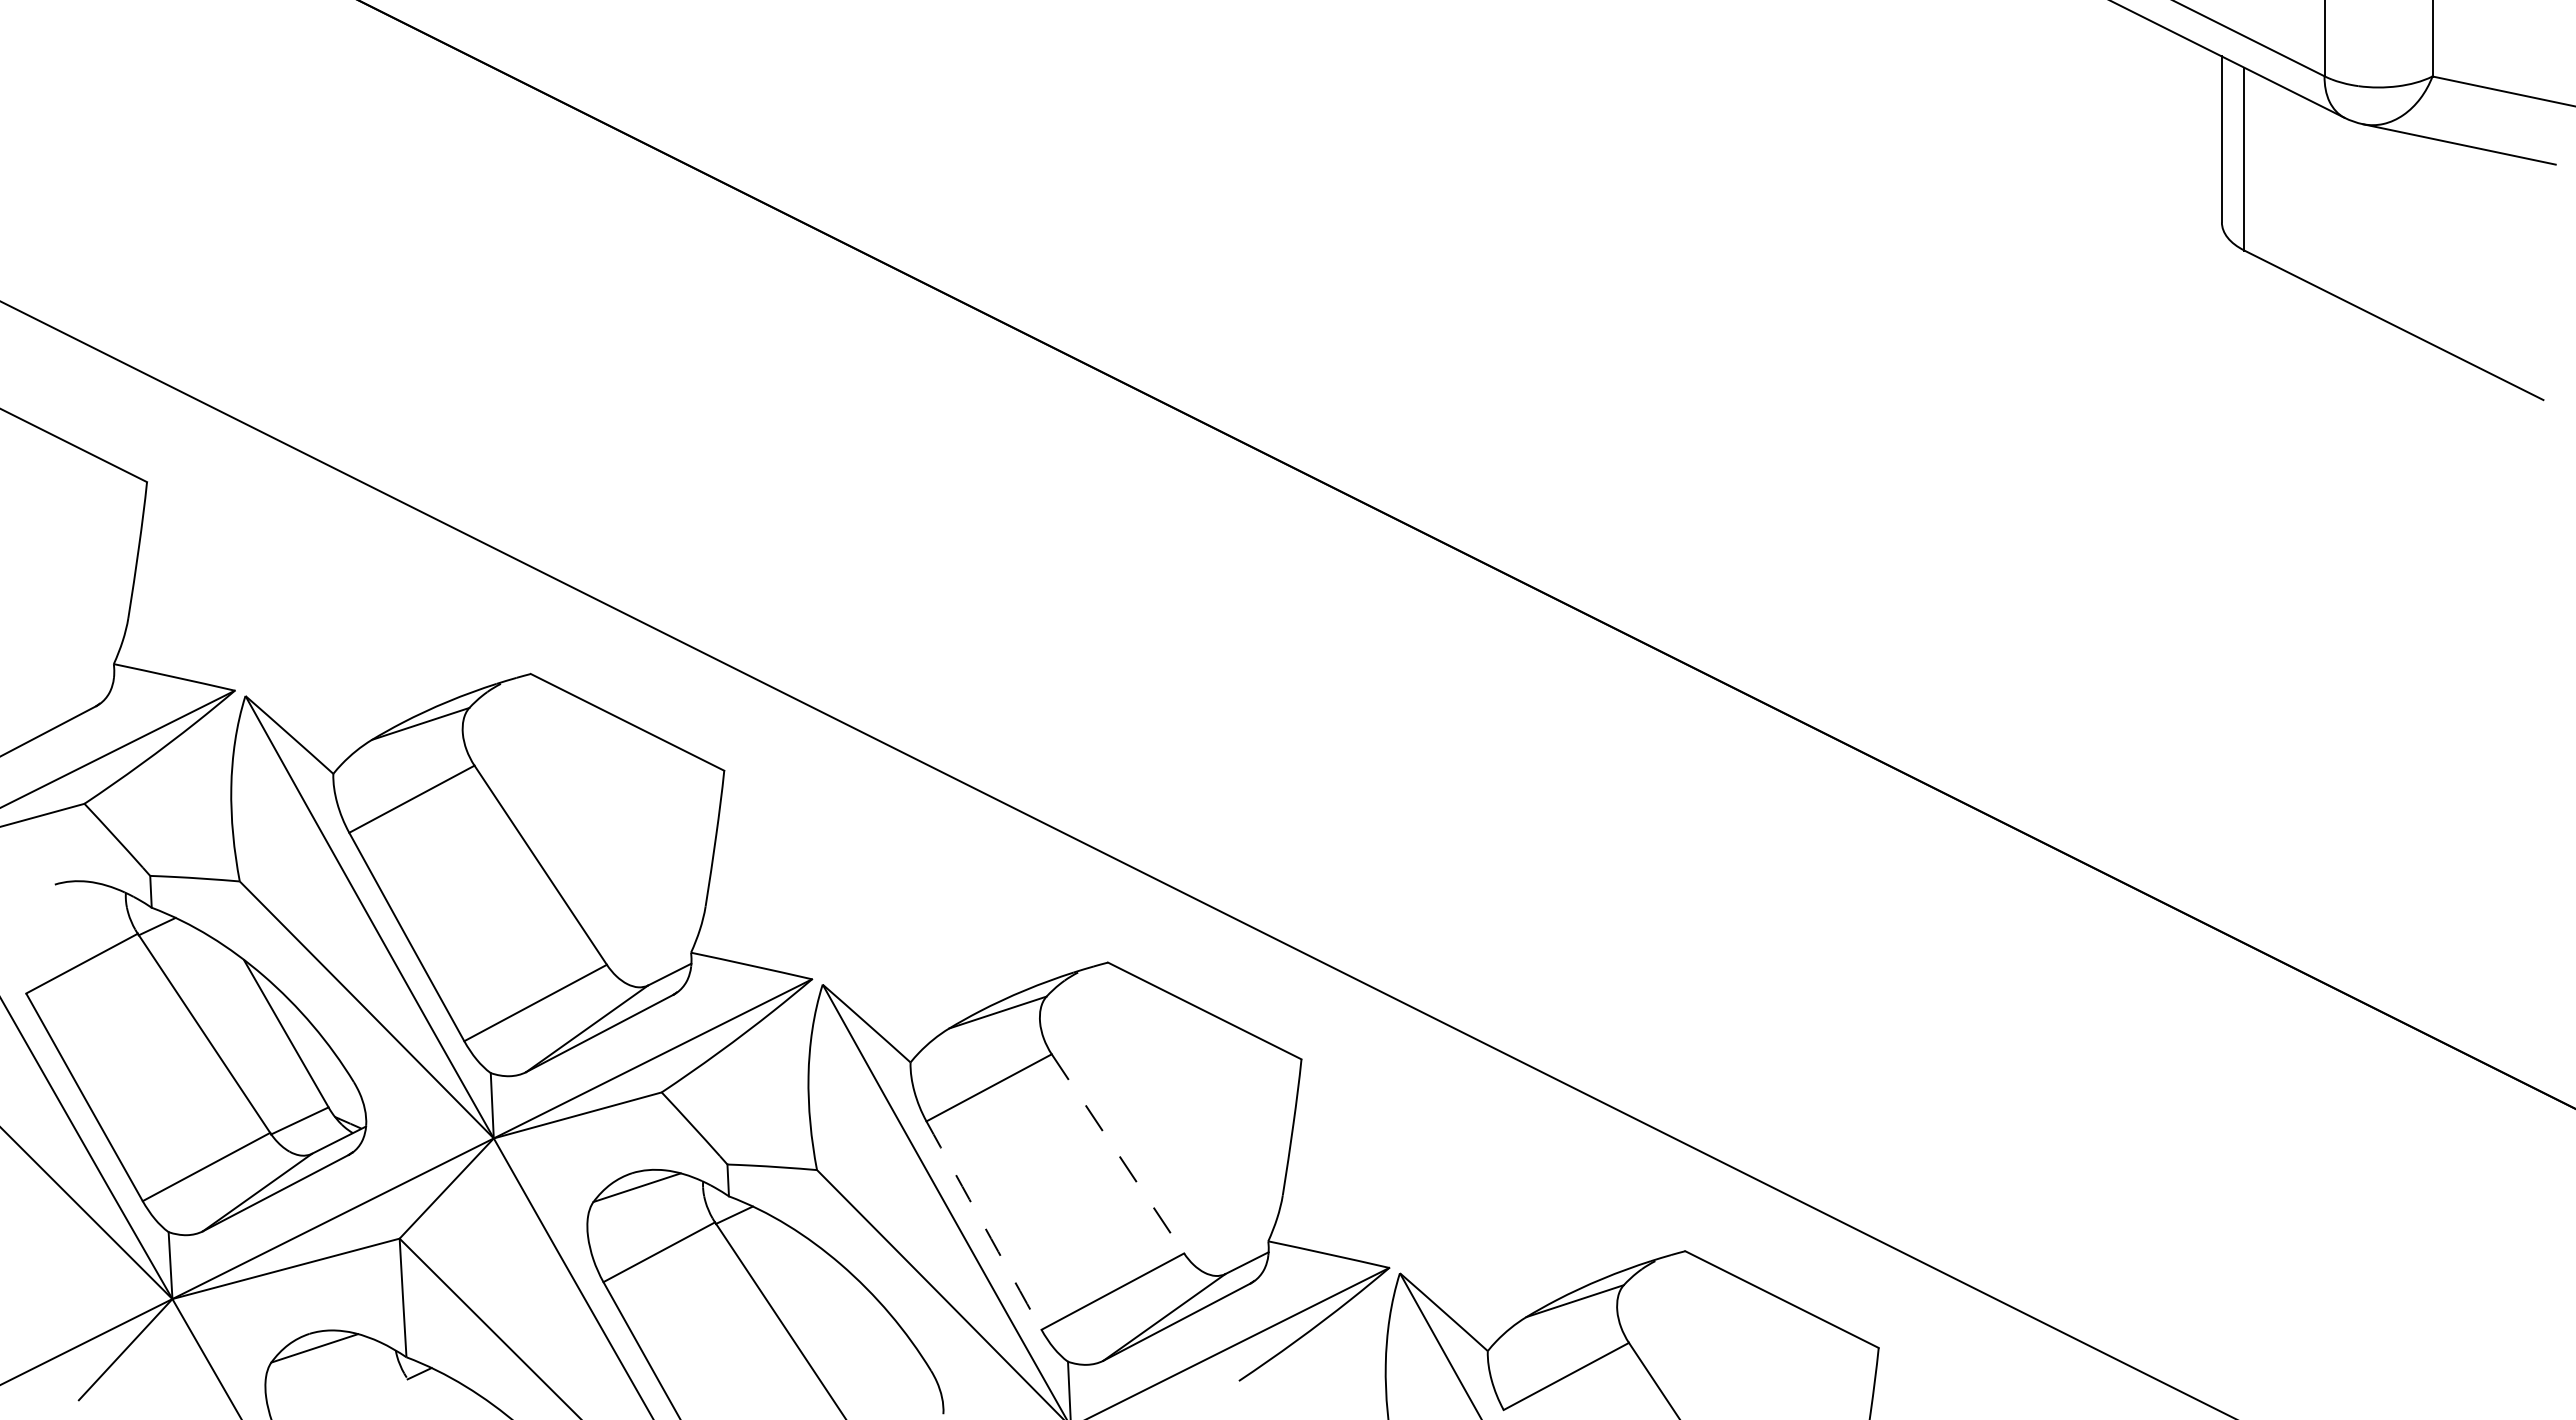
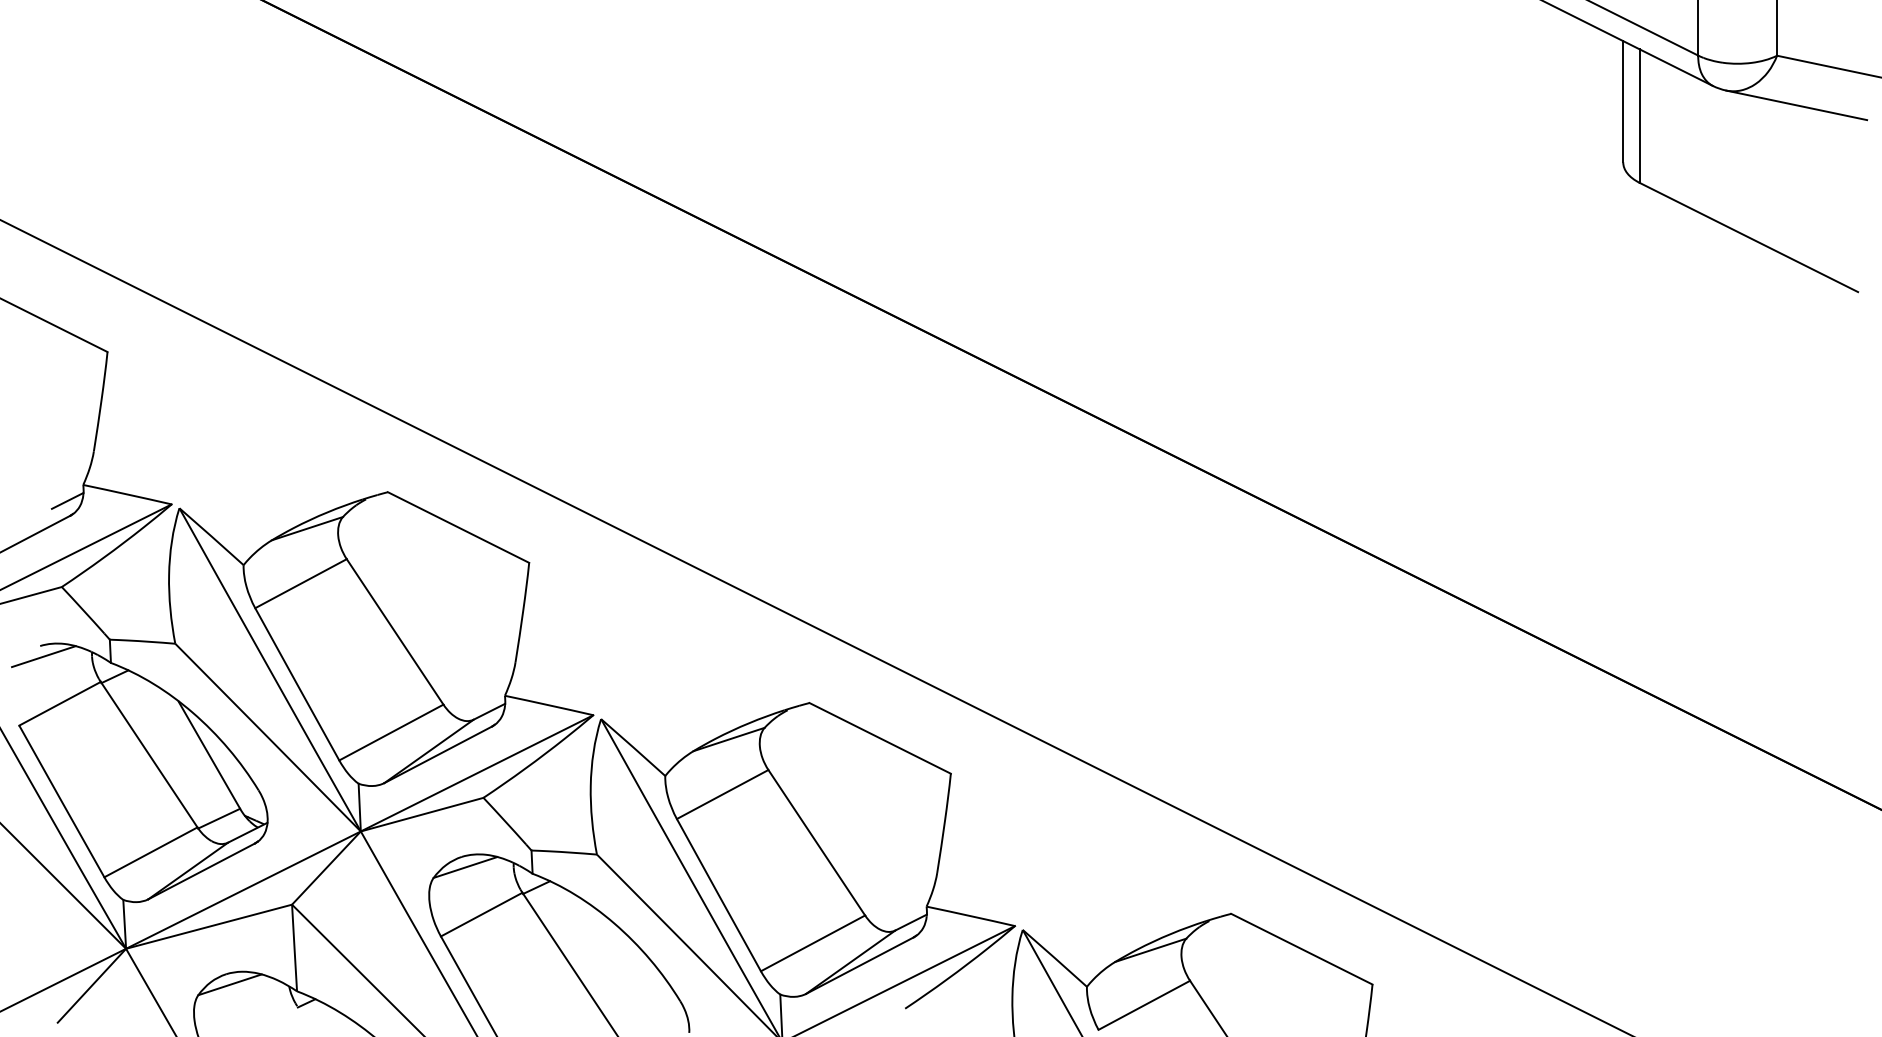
line: (92, 685) -> (67, 500), added
line: (59, 898) -> (43, 656), added
line: (1117, 1153) -> (816, 842), dashed -> solid
arc: (983, 1225) -> (718, 895), dashed -> solid

